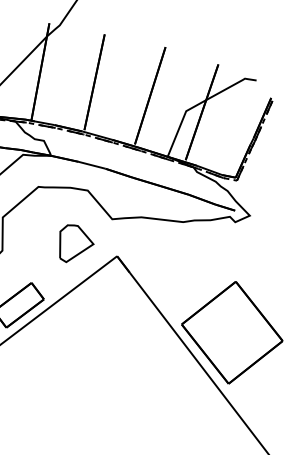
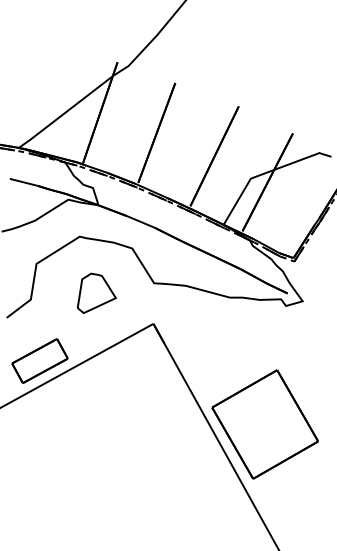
part: (75, 241) -> (96, 292), moved

